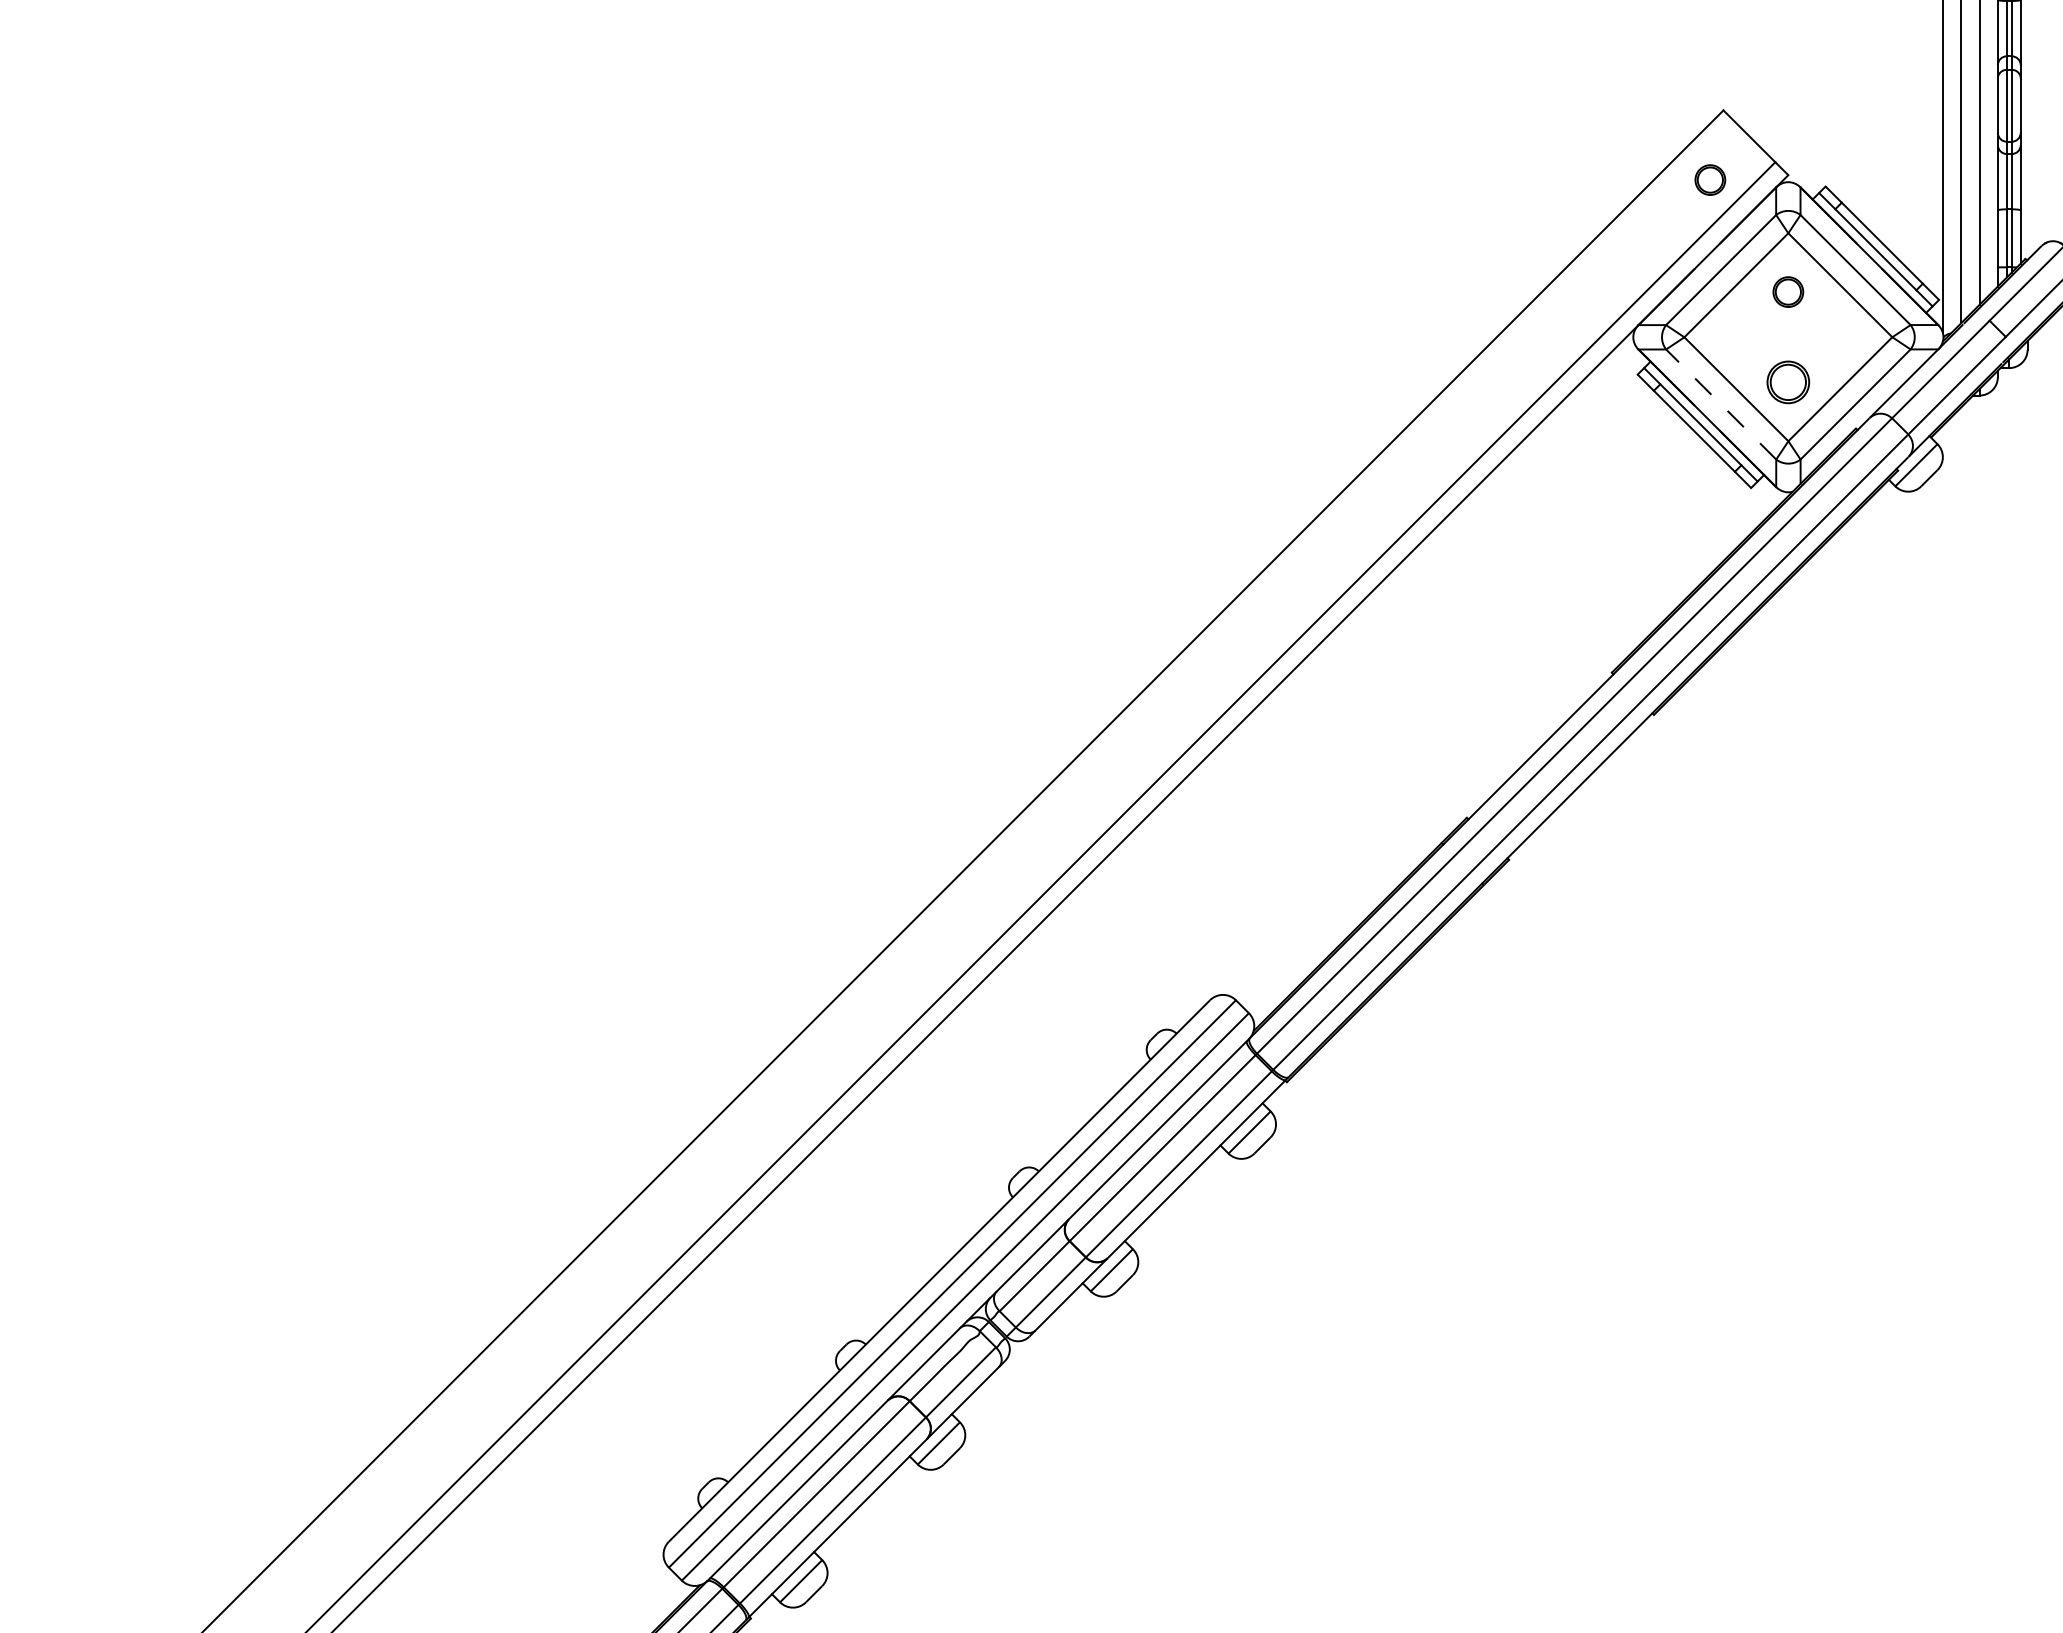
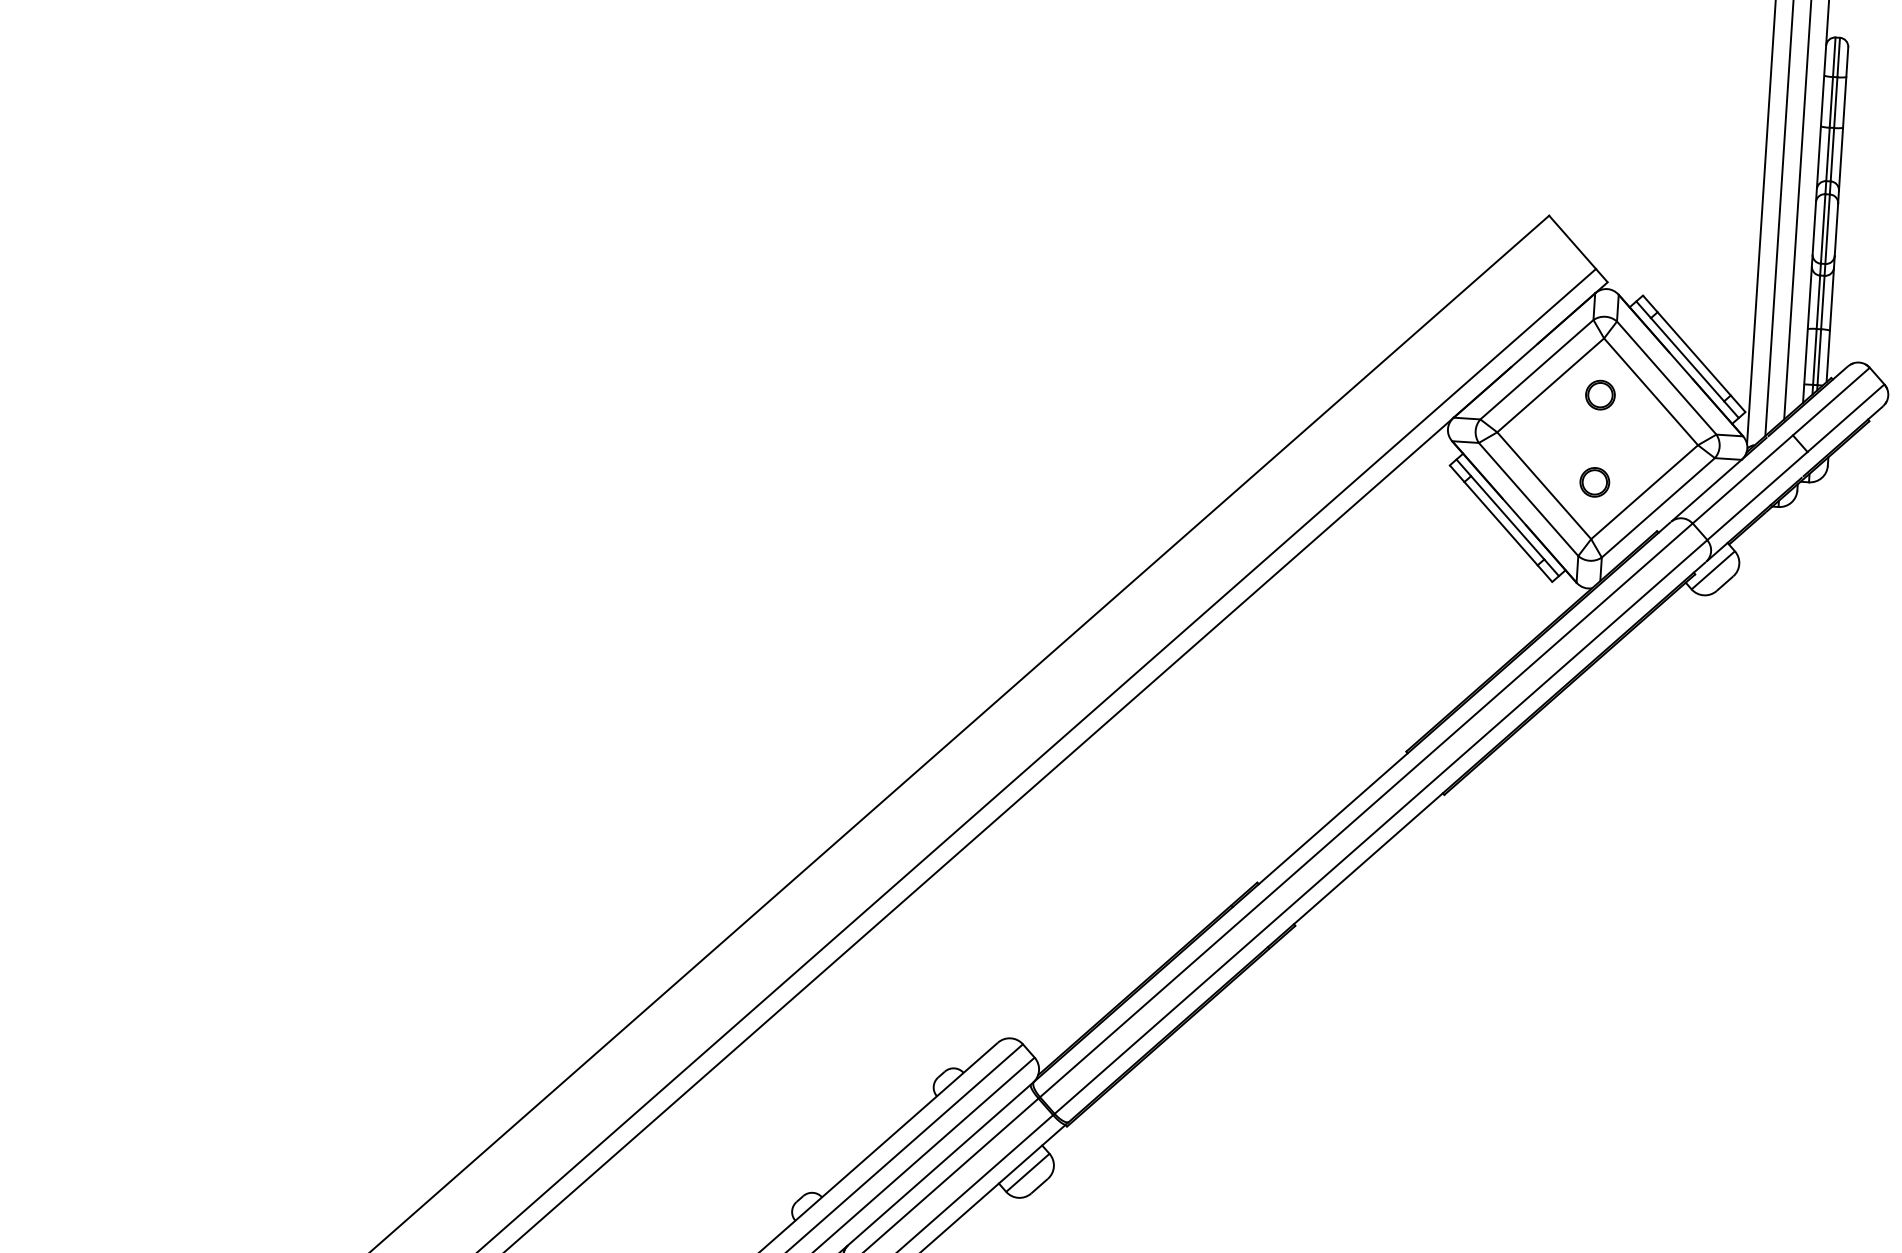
part: (1710, 179) -> (1532, 281), removed
part: (1788, 382) -> (1594, 482), size x0.71
line: (1721, 404) -> (1528, 499), dashed -> solid

